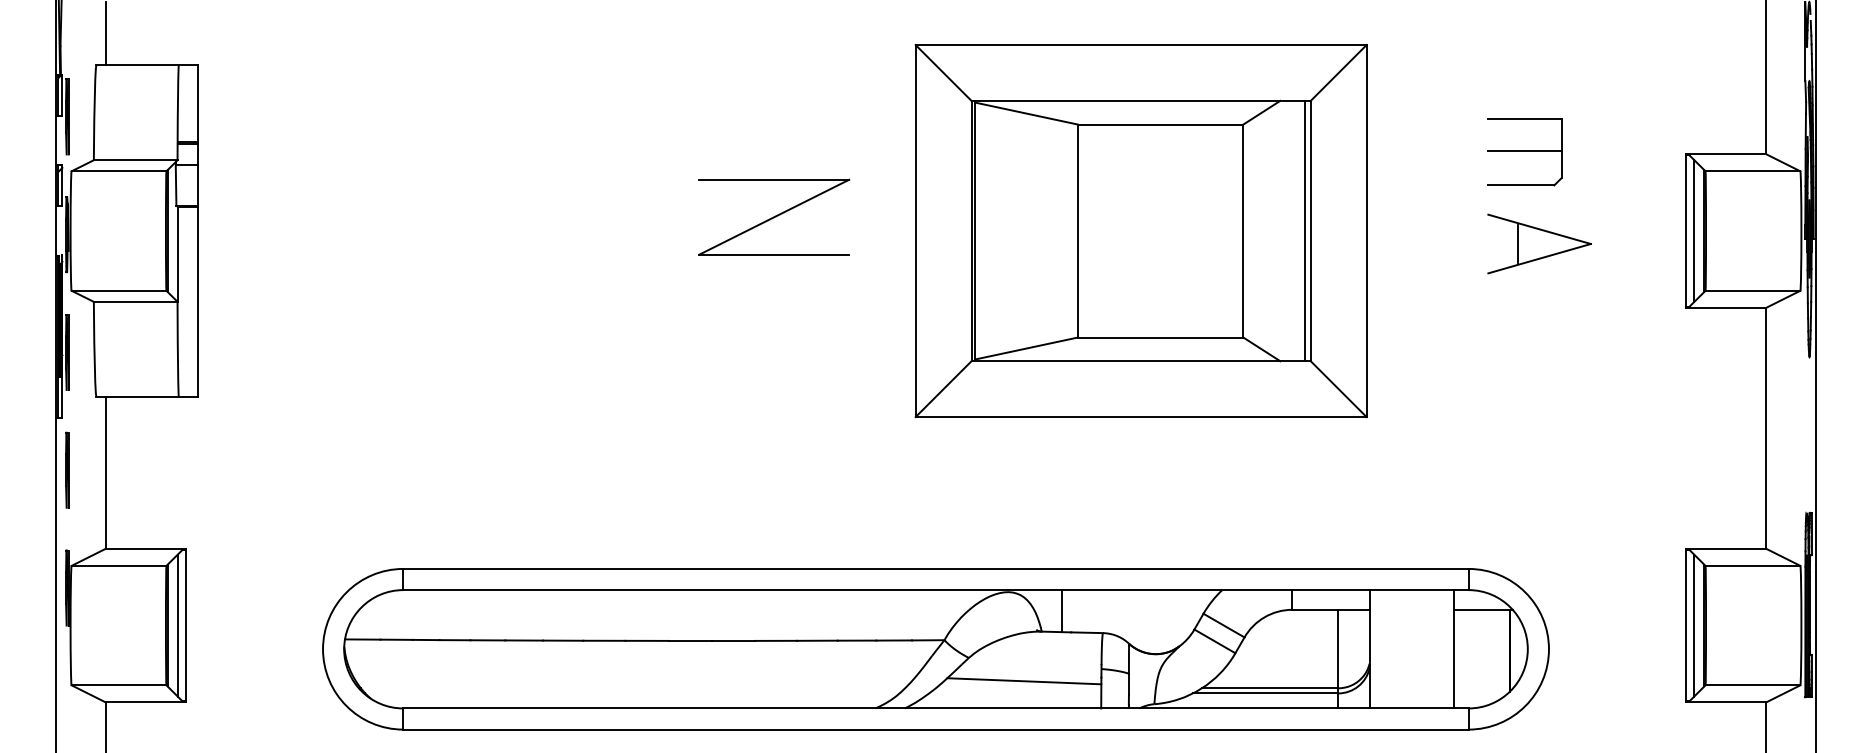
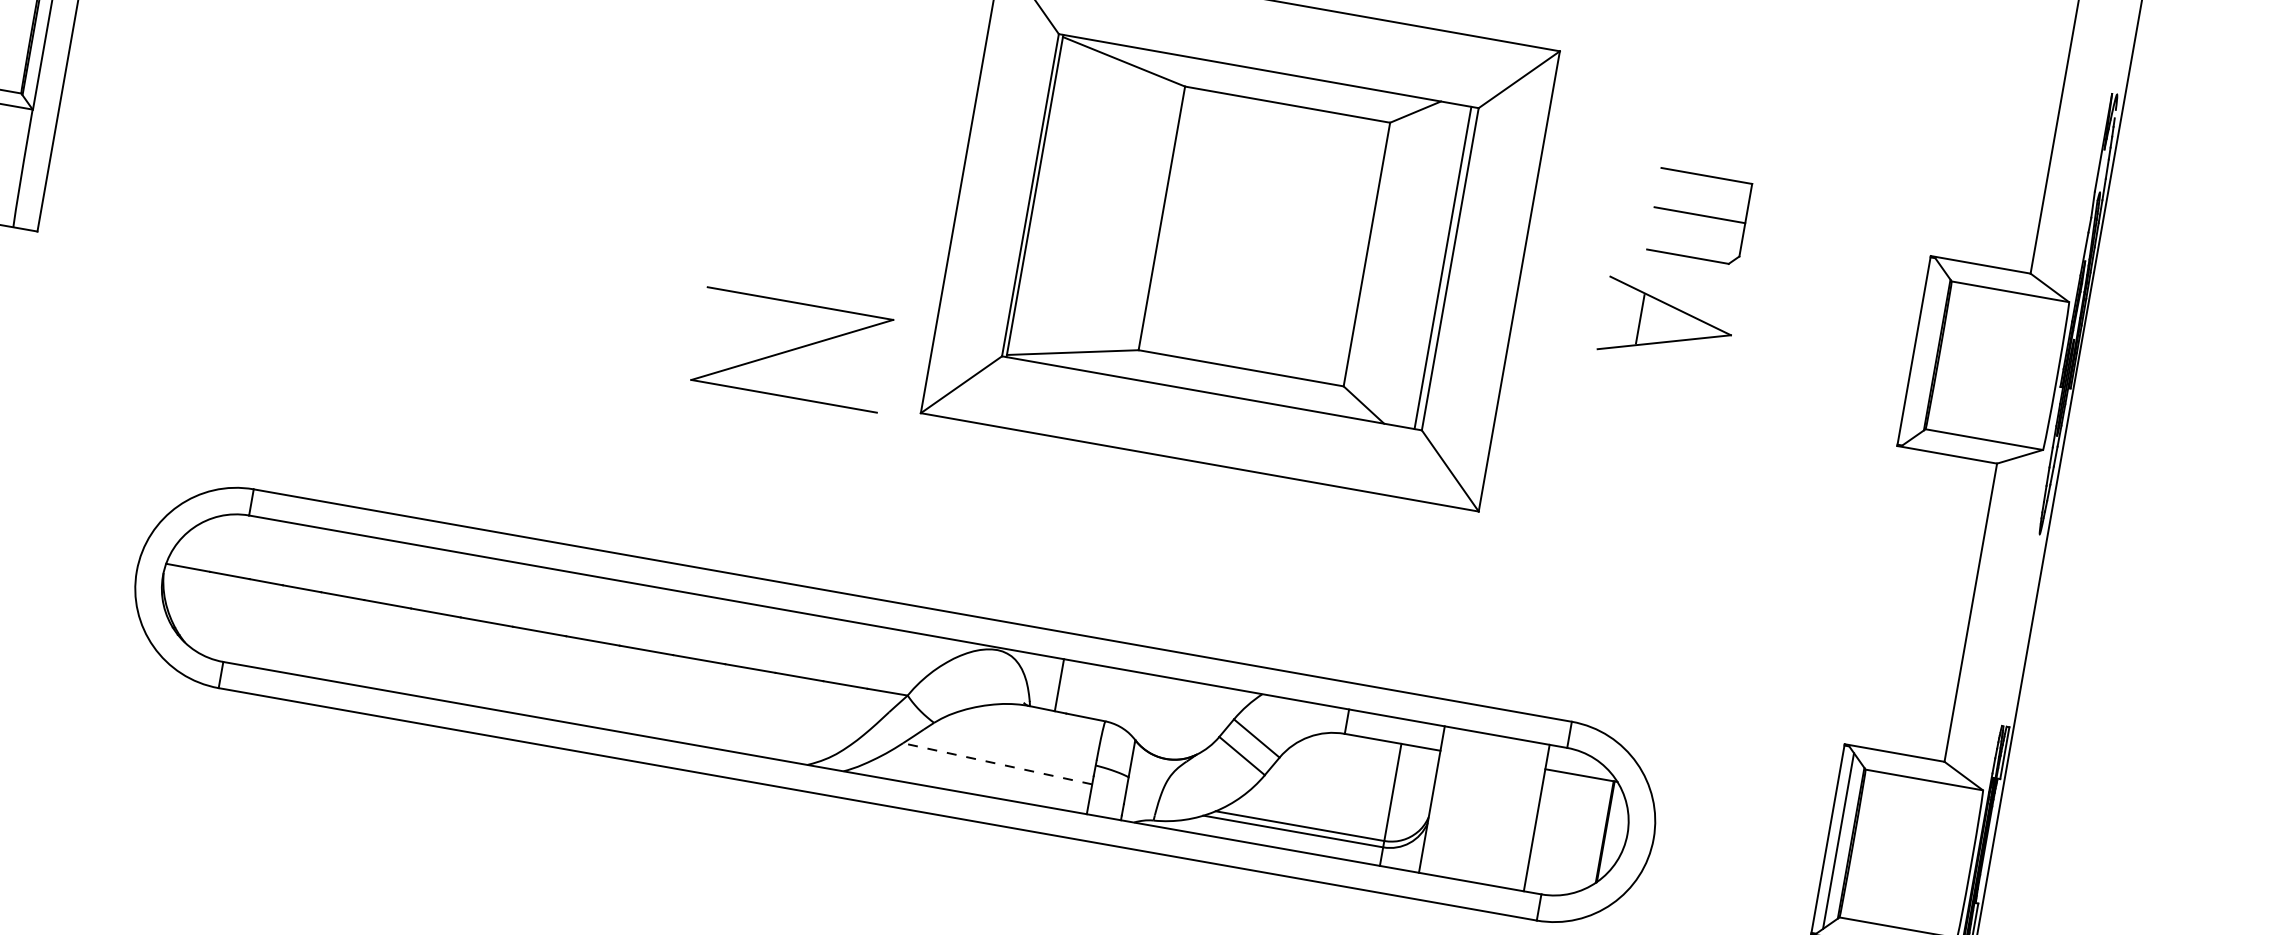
part: (1524, 152) -> (1699, 216), moved
part: (774, 216) -> (792, 349), moved
line: (1694, 231) -> (1924, 353), removed
part: (1539, 243) -> (1667, 323), moved
line: (1023, 681) -> (996, 763), solid -> dashed

